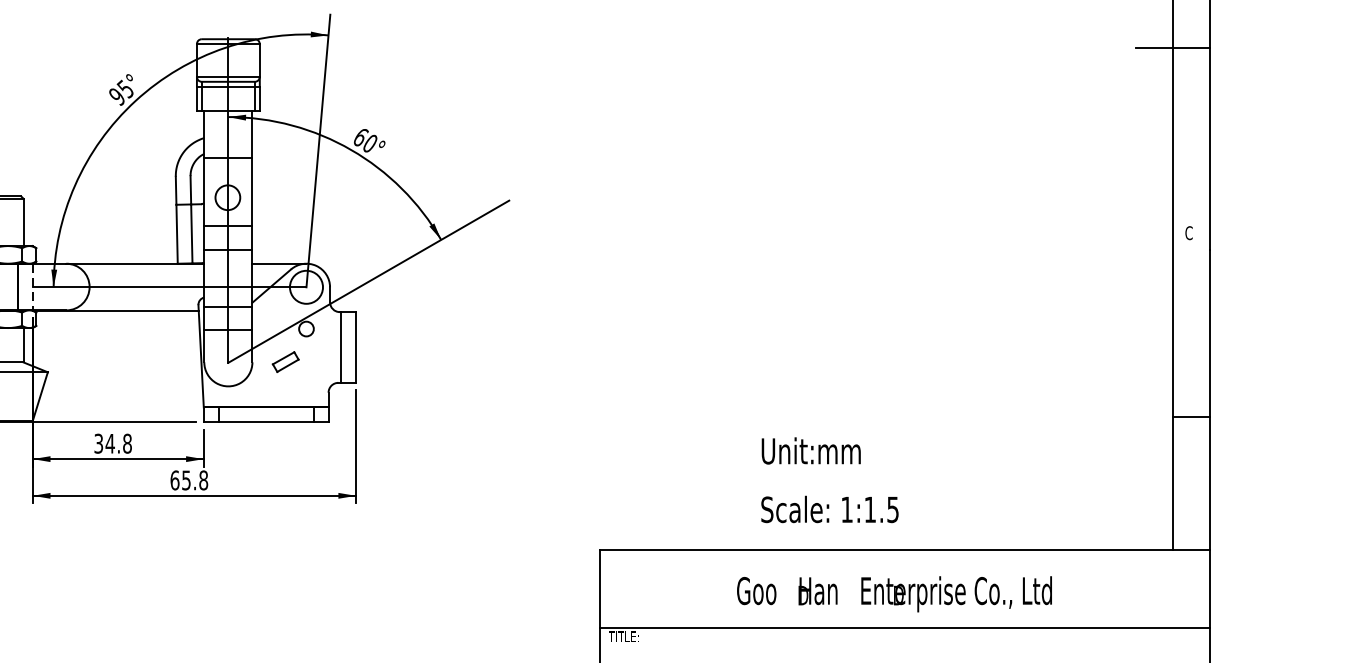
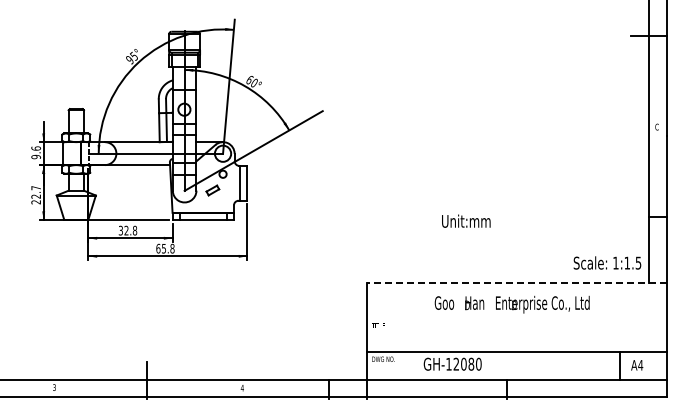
text: (110, 443) -> (126, 230), 34.8 -> 32.8
text: (811, 449) -> (466, 220), moved
text: (829, 508) -> (607, 262), moved
line: (905, 551) -> (517, 283), solid -> dashed
line: (905, 628) -> (517, 321), removed

